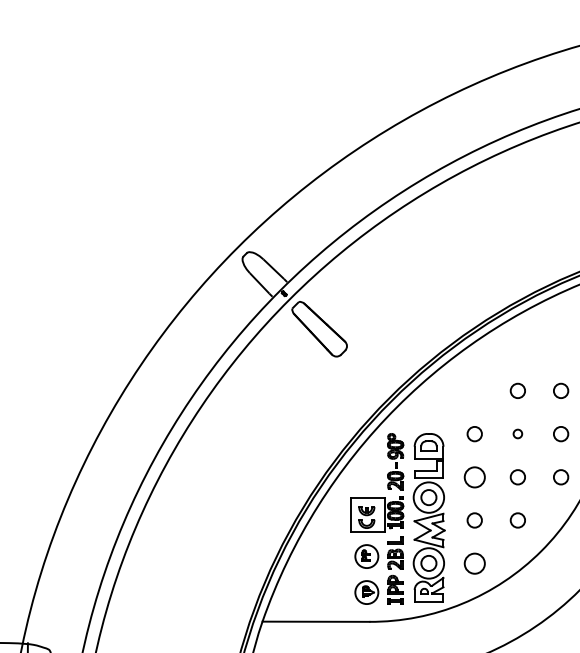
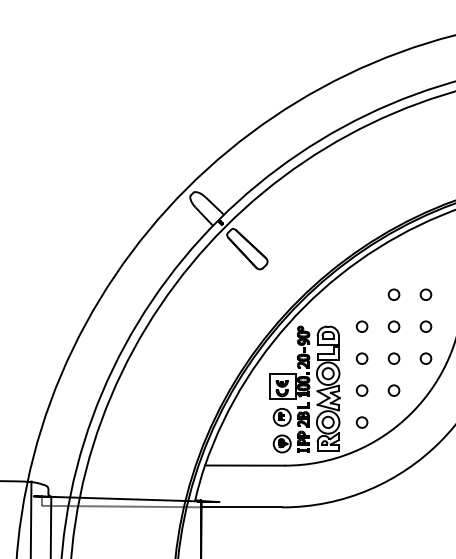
circle: (517, 433) -> (393, 326), size x1.67
circle: (473, 477) -> (361, 358), size x0.71
circle: (473, 563) -> (361, 422), size x0.71

